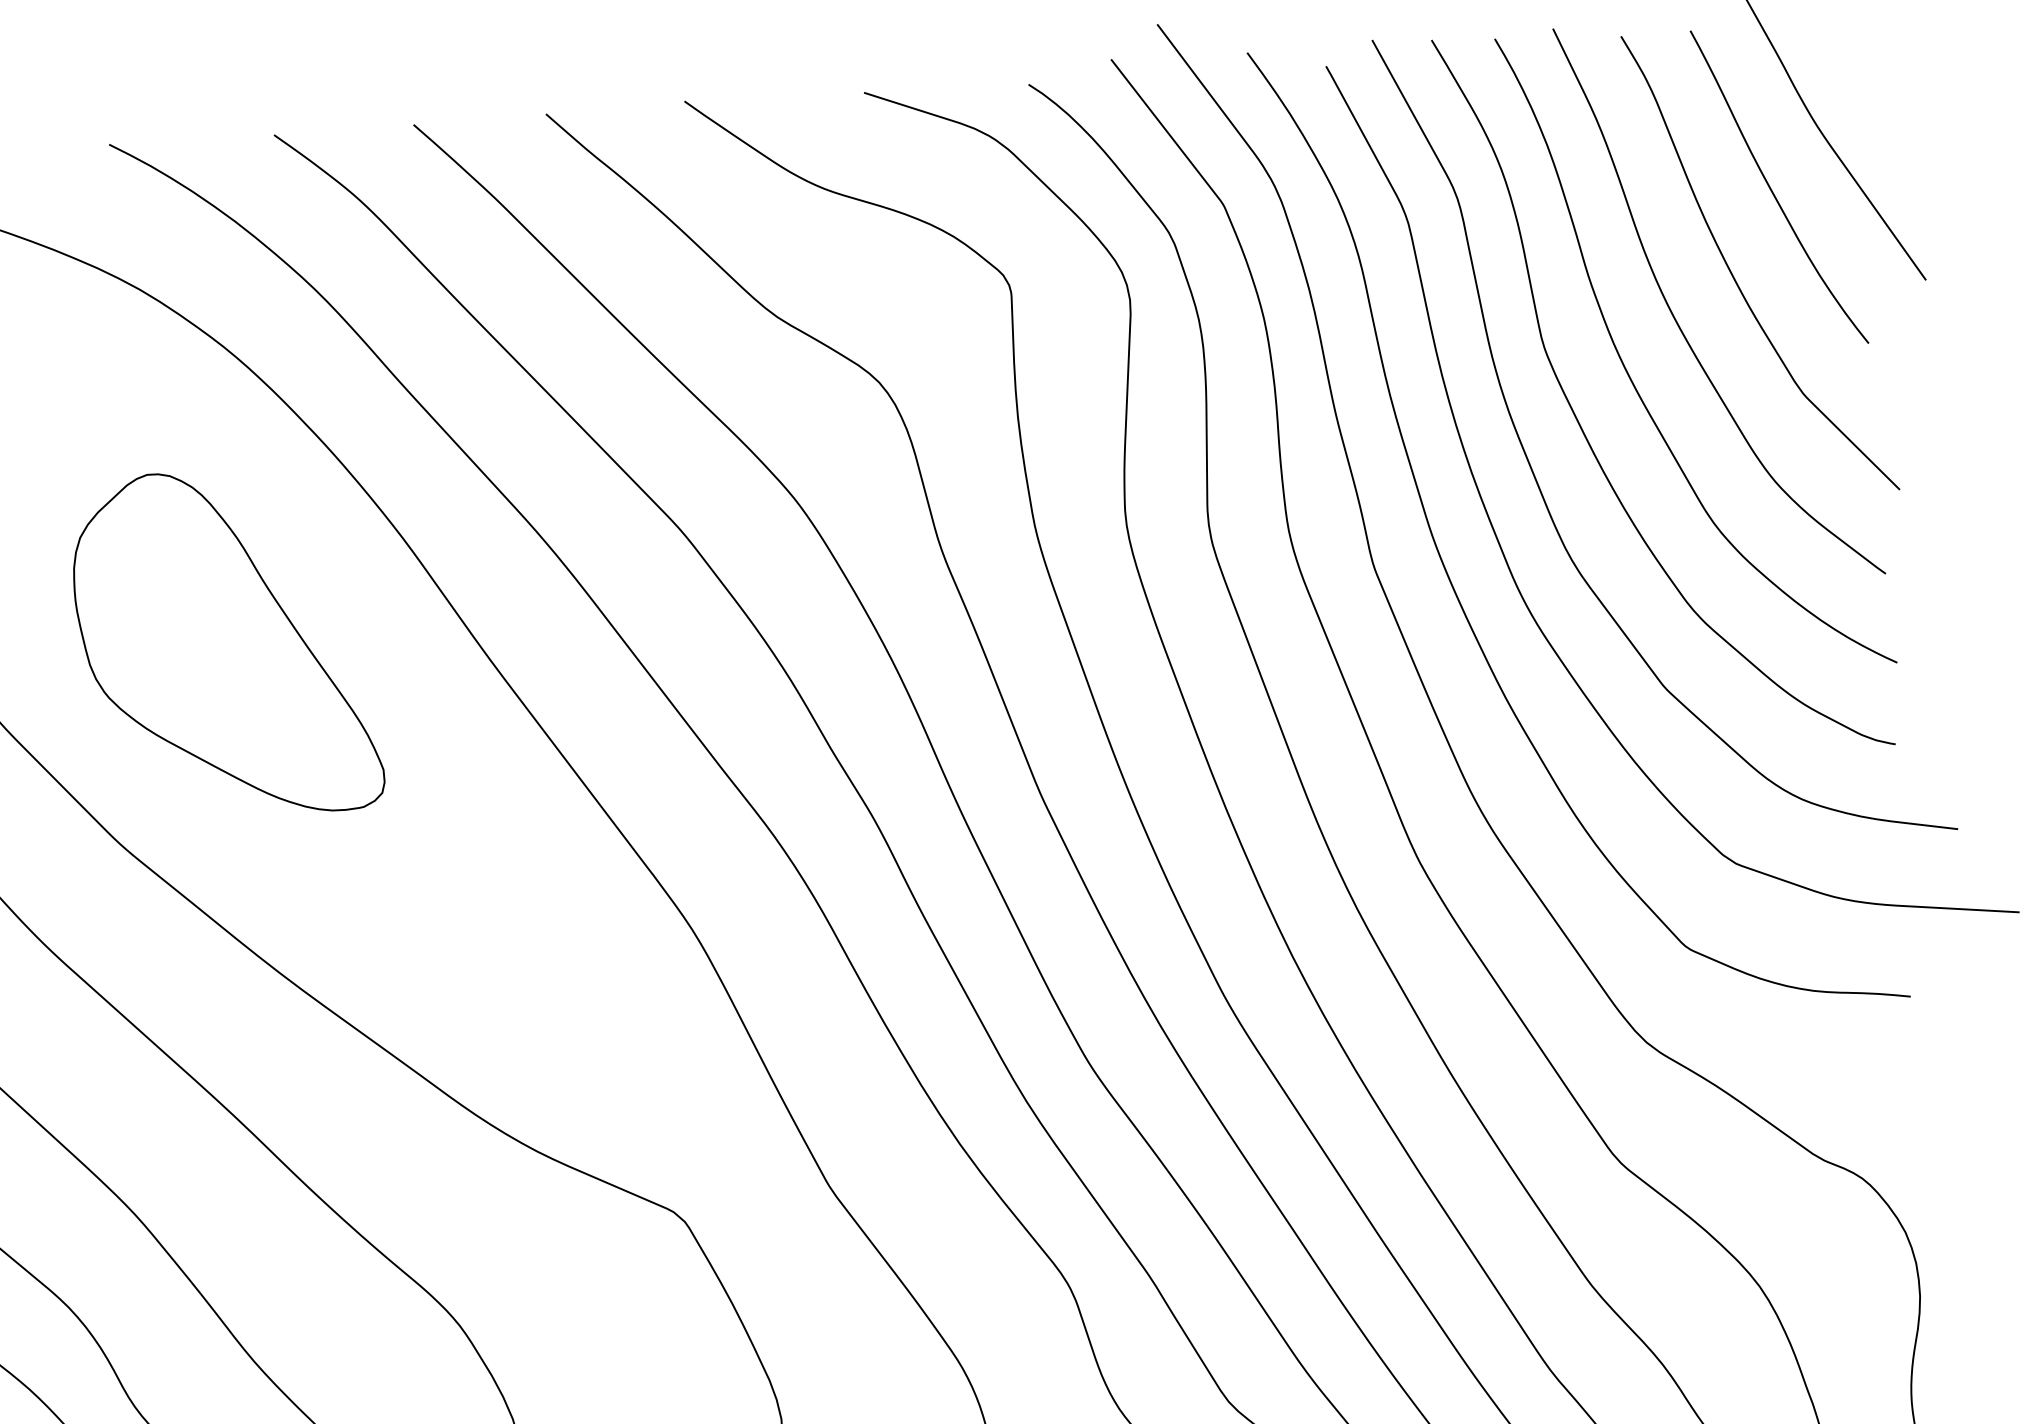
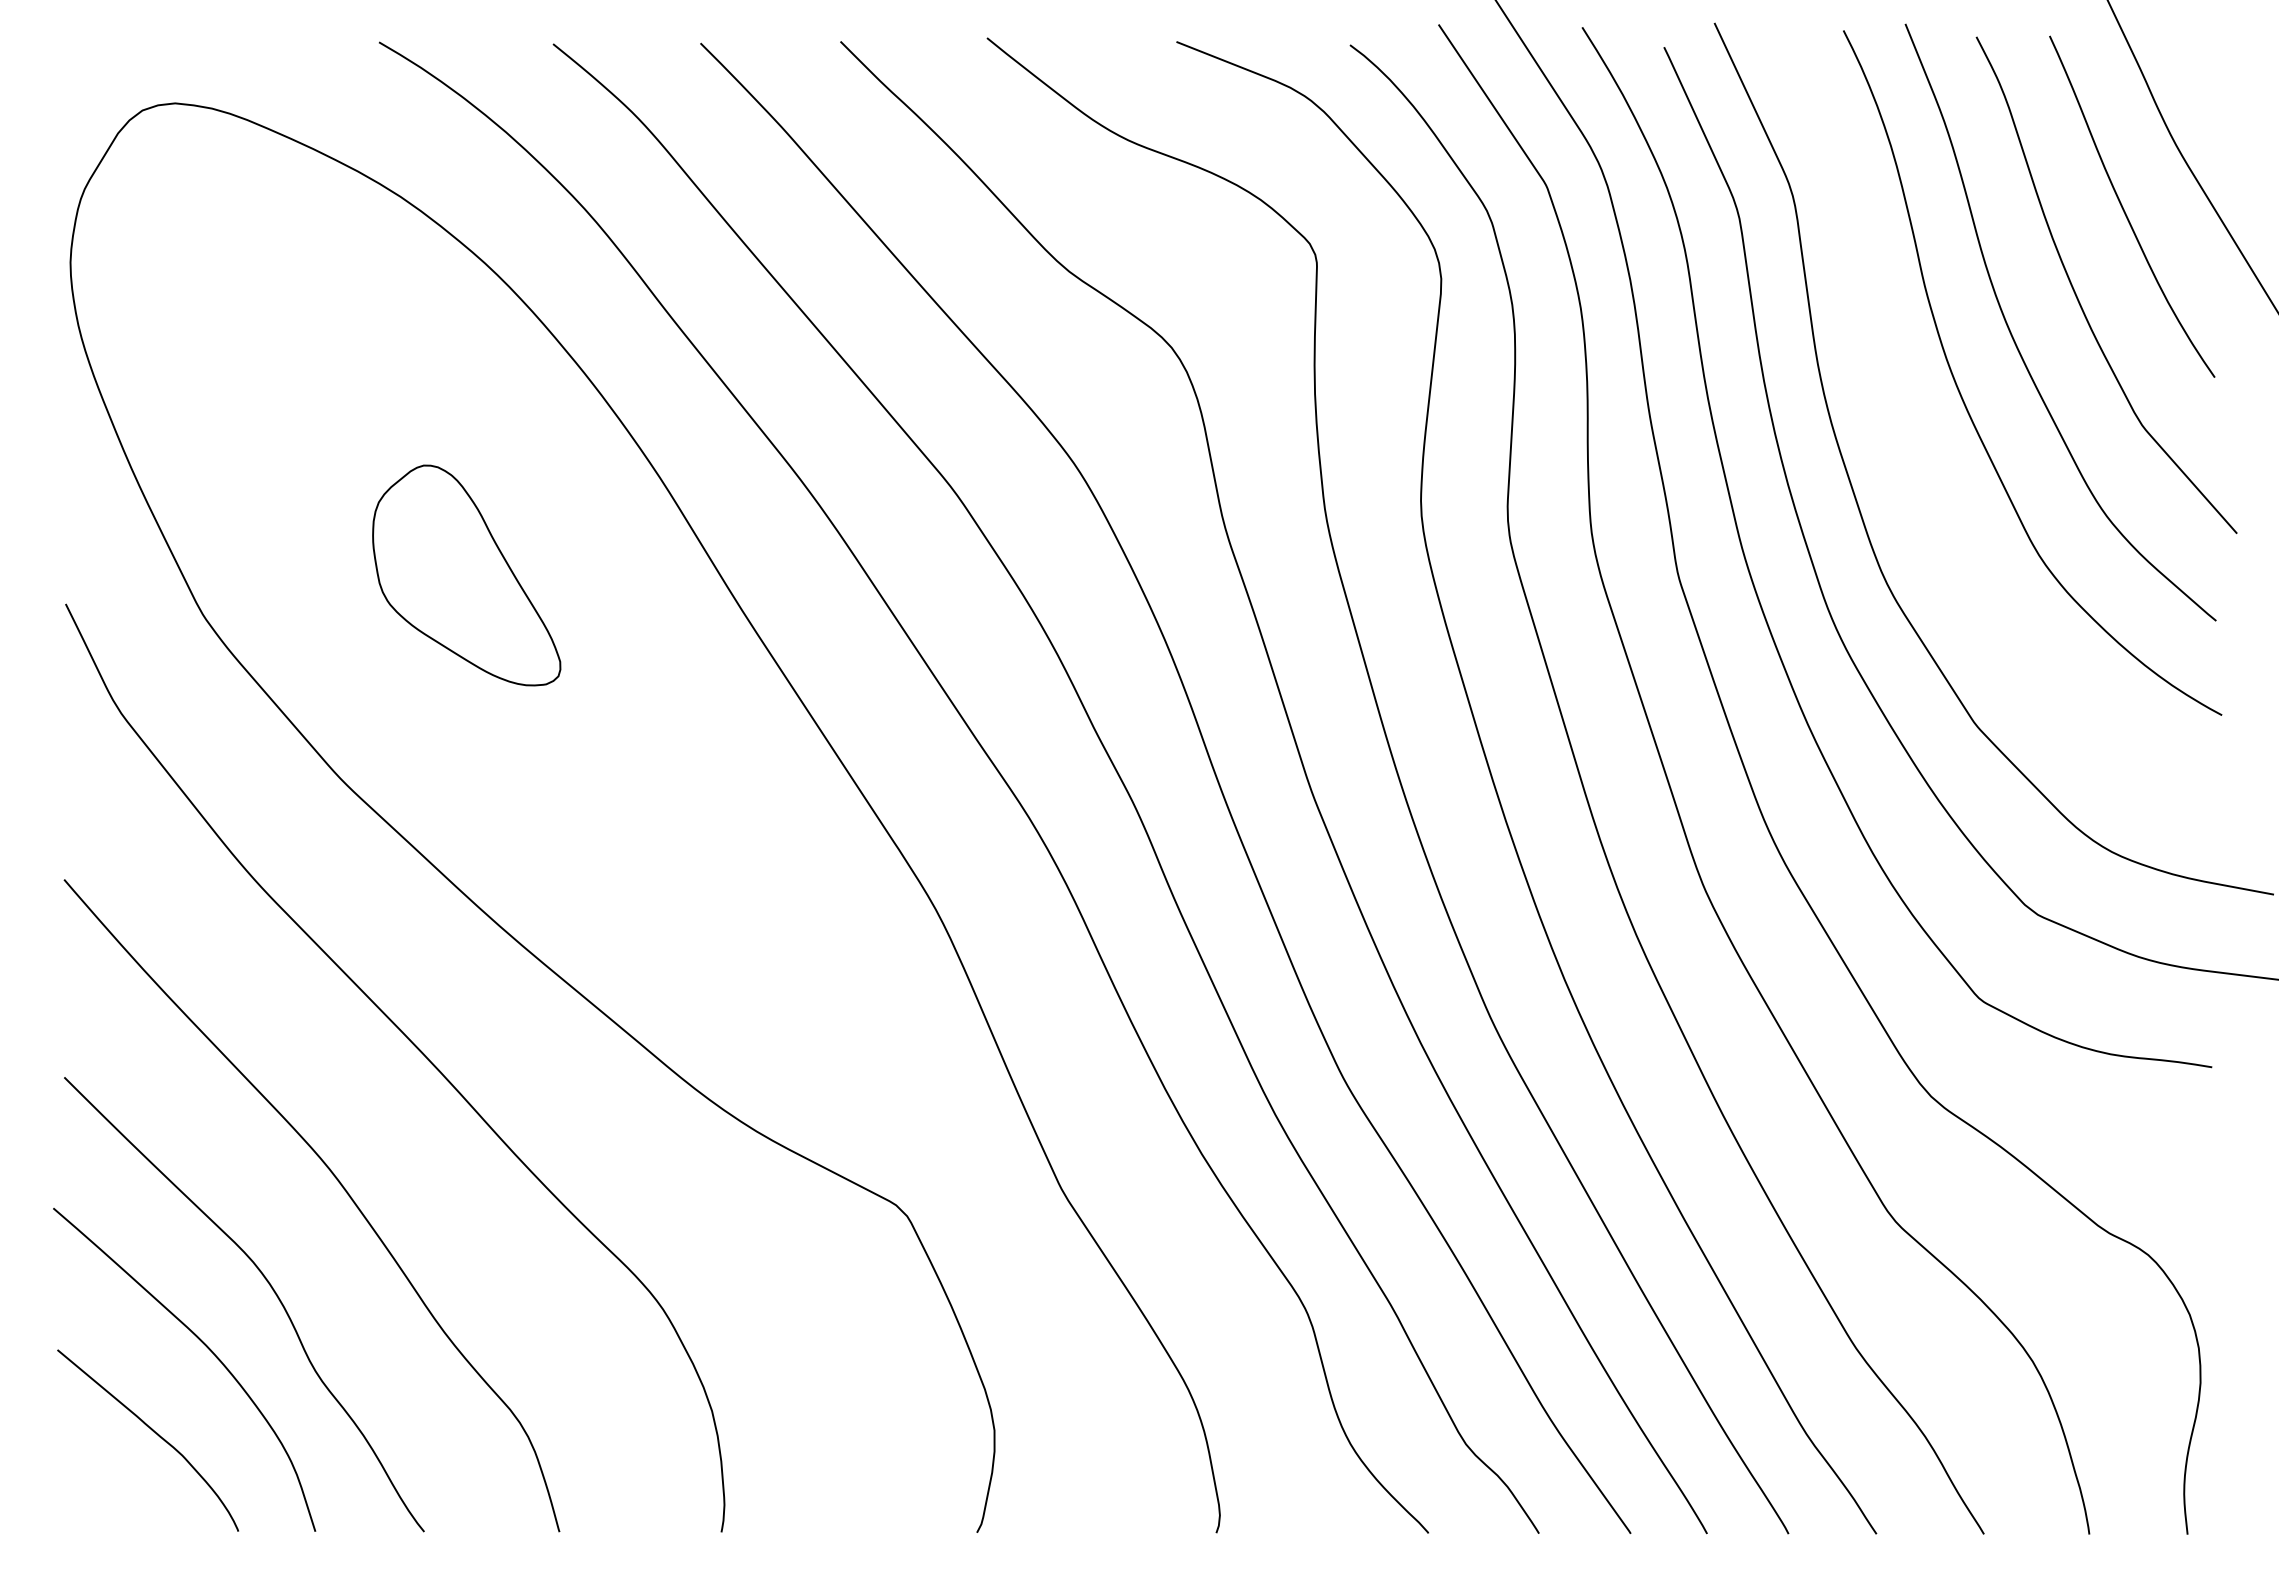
curve: (1583, 429) -> (1908, 447), removed
part: (226, 643) -> (466, 575), size x0.6

